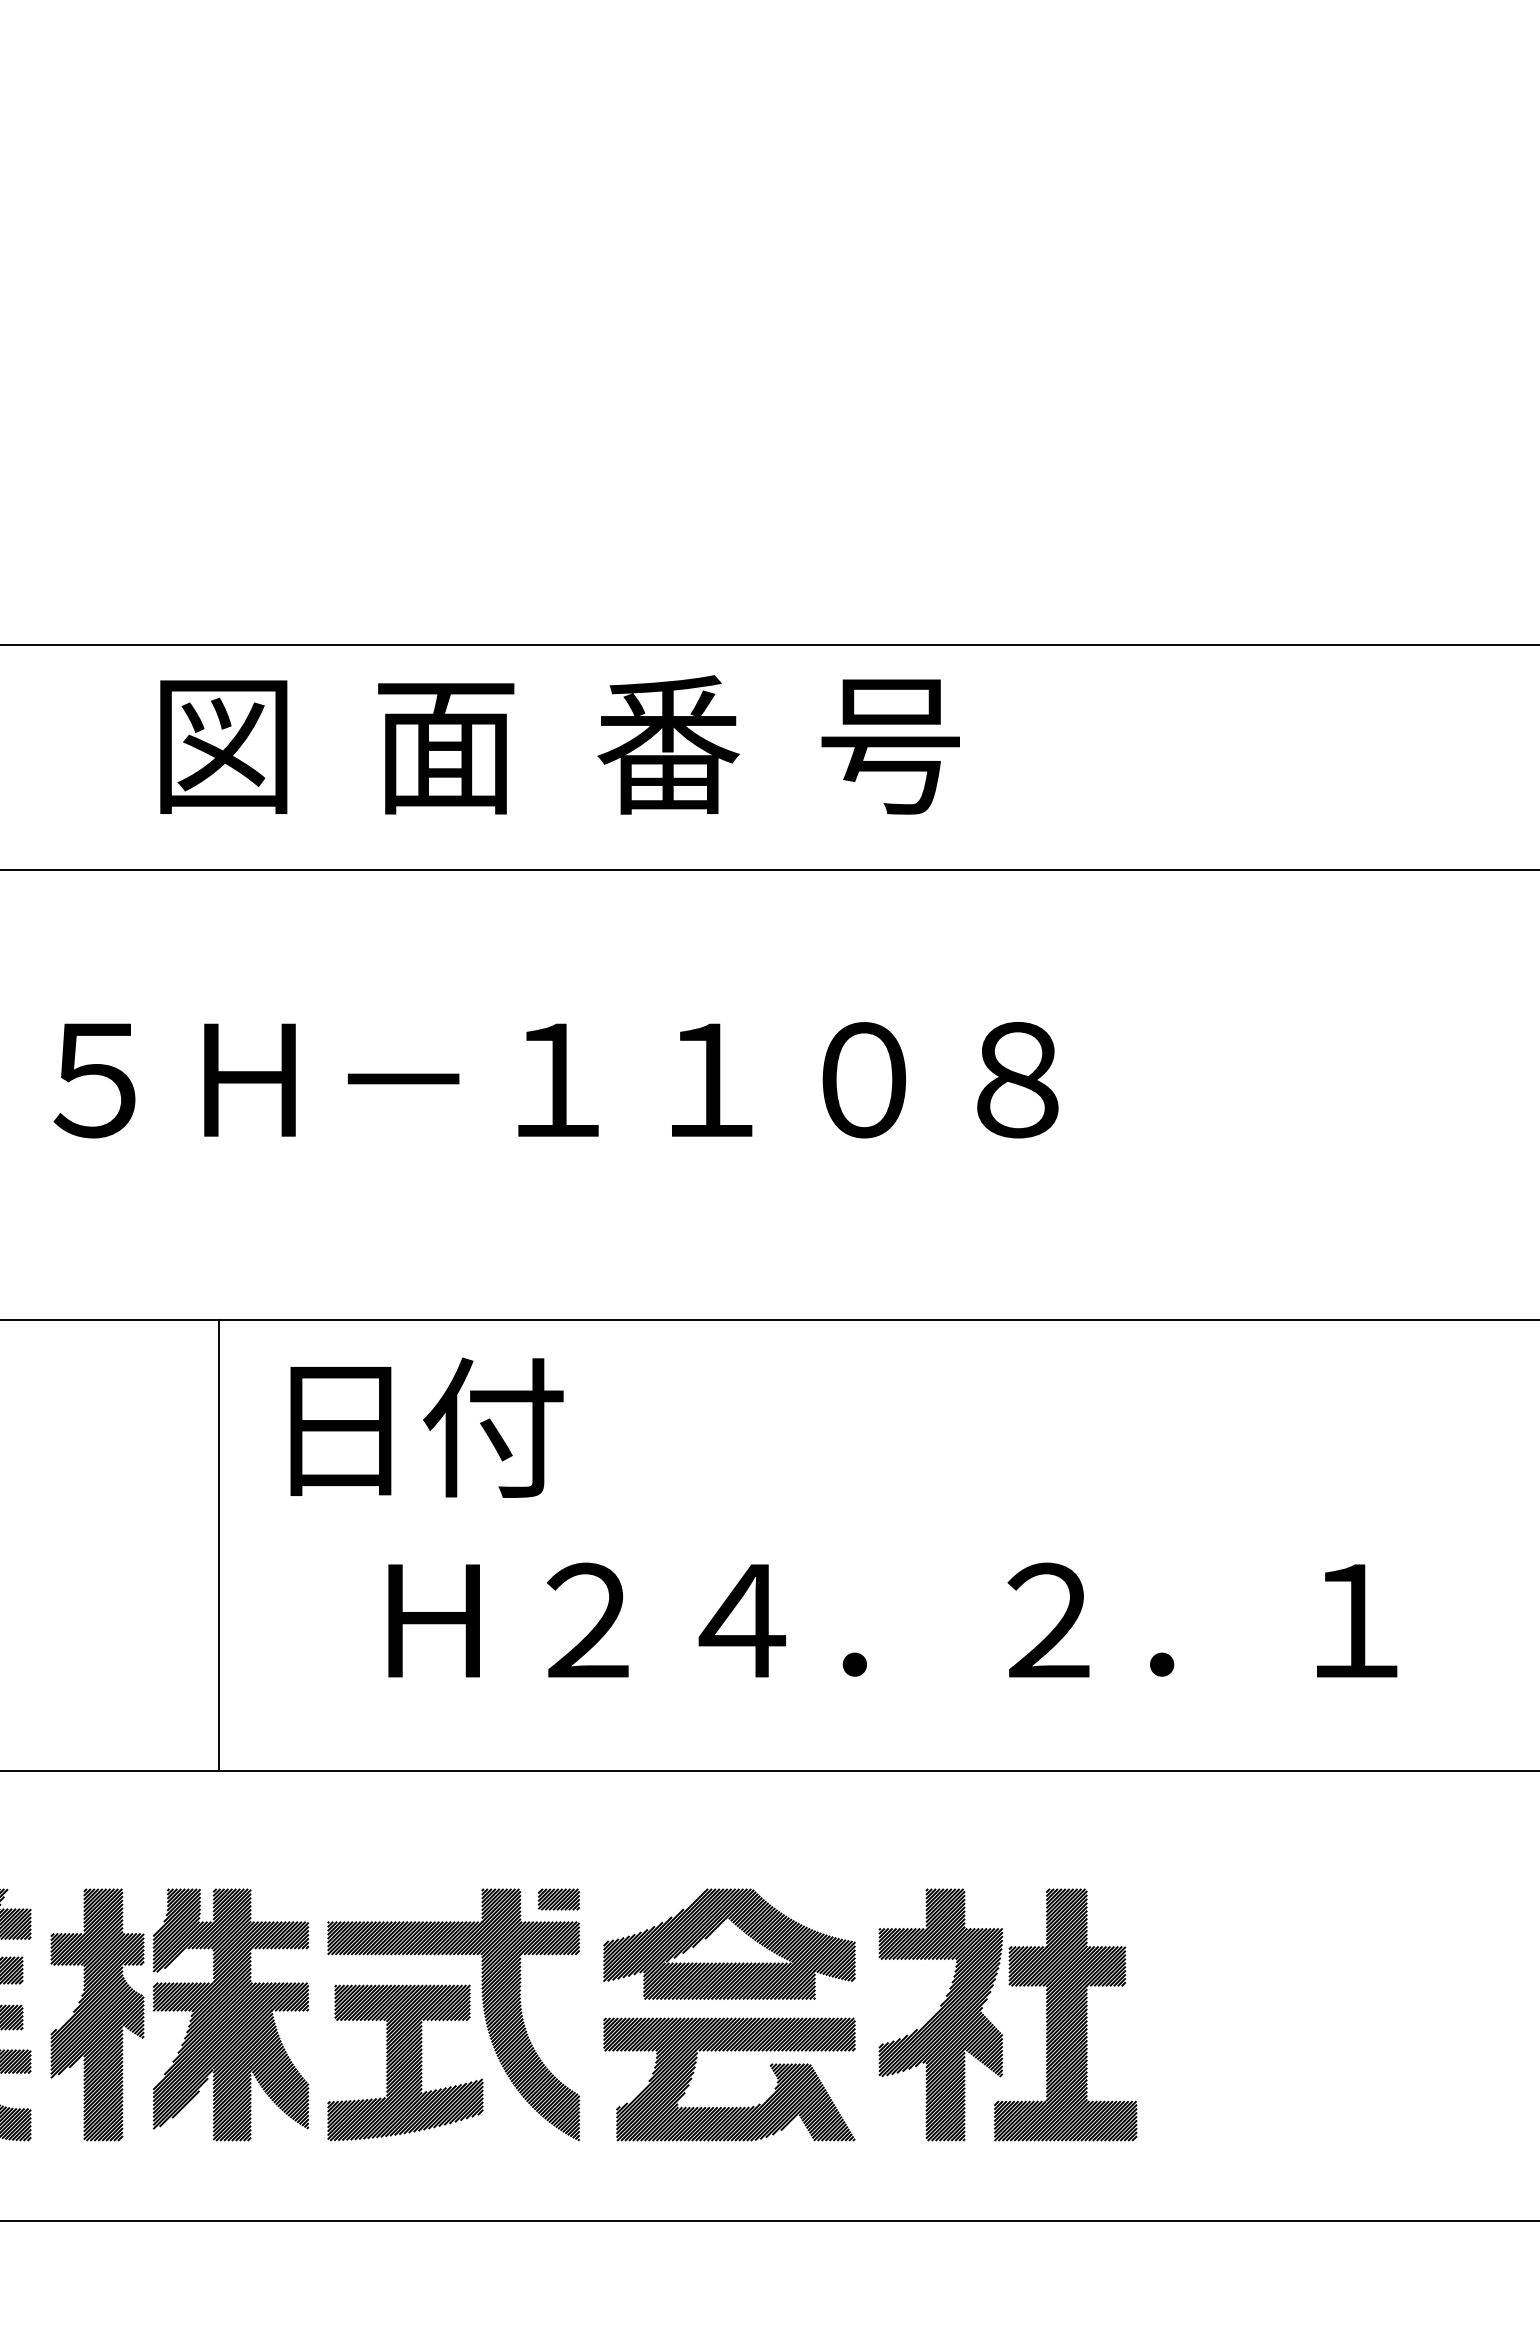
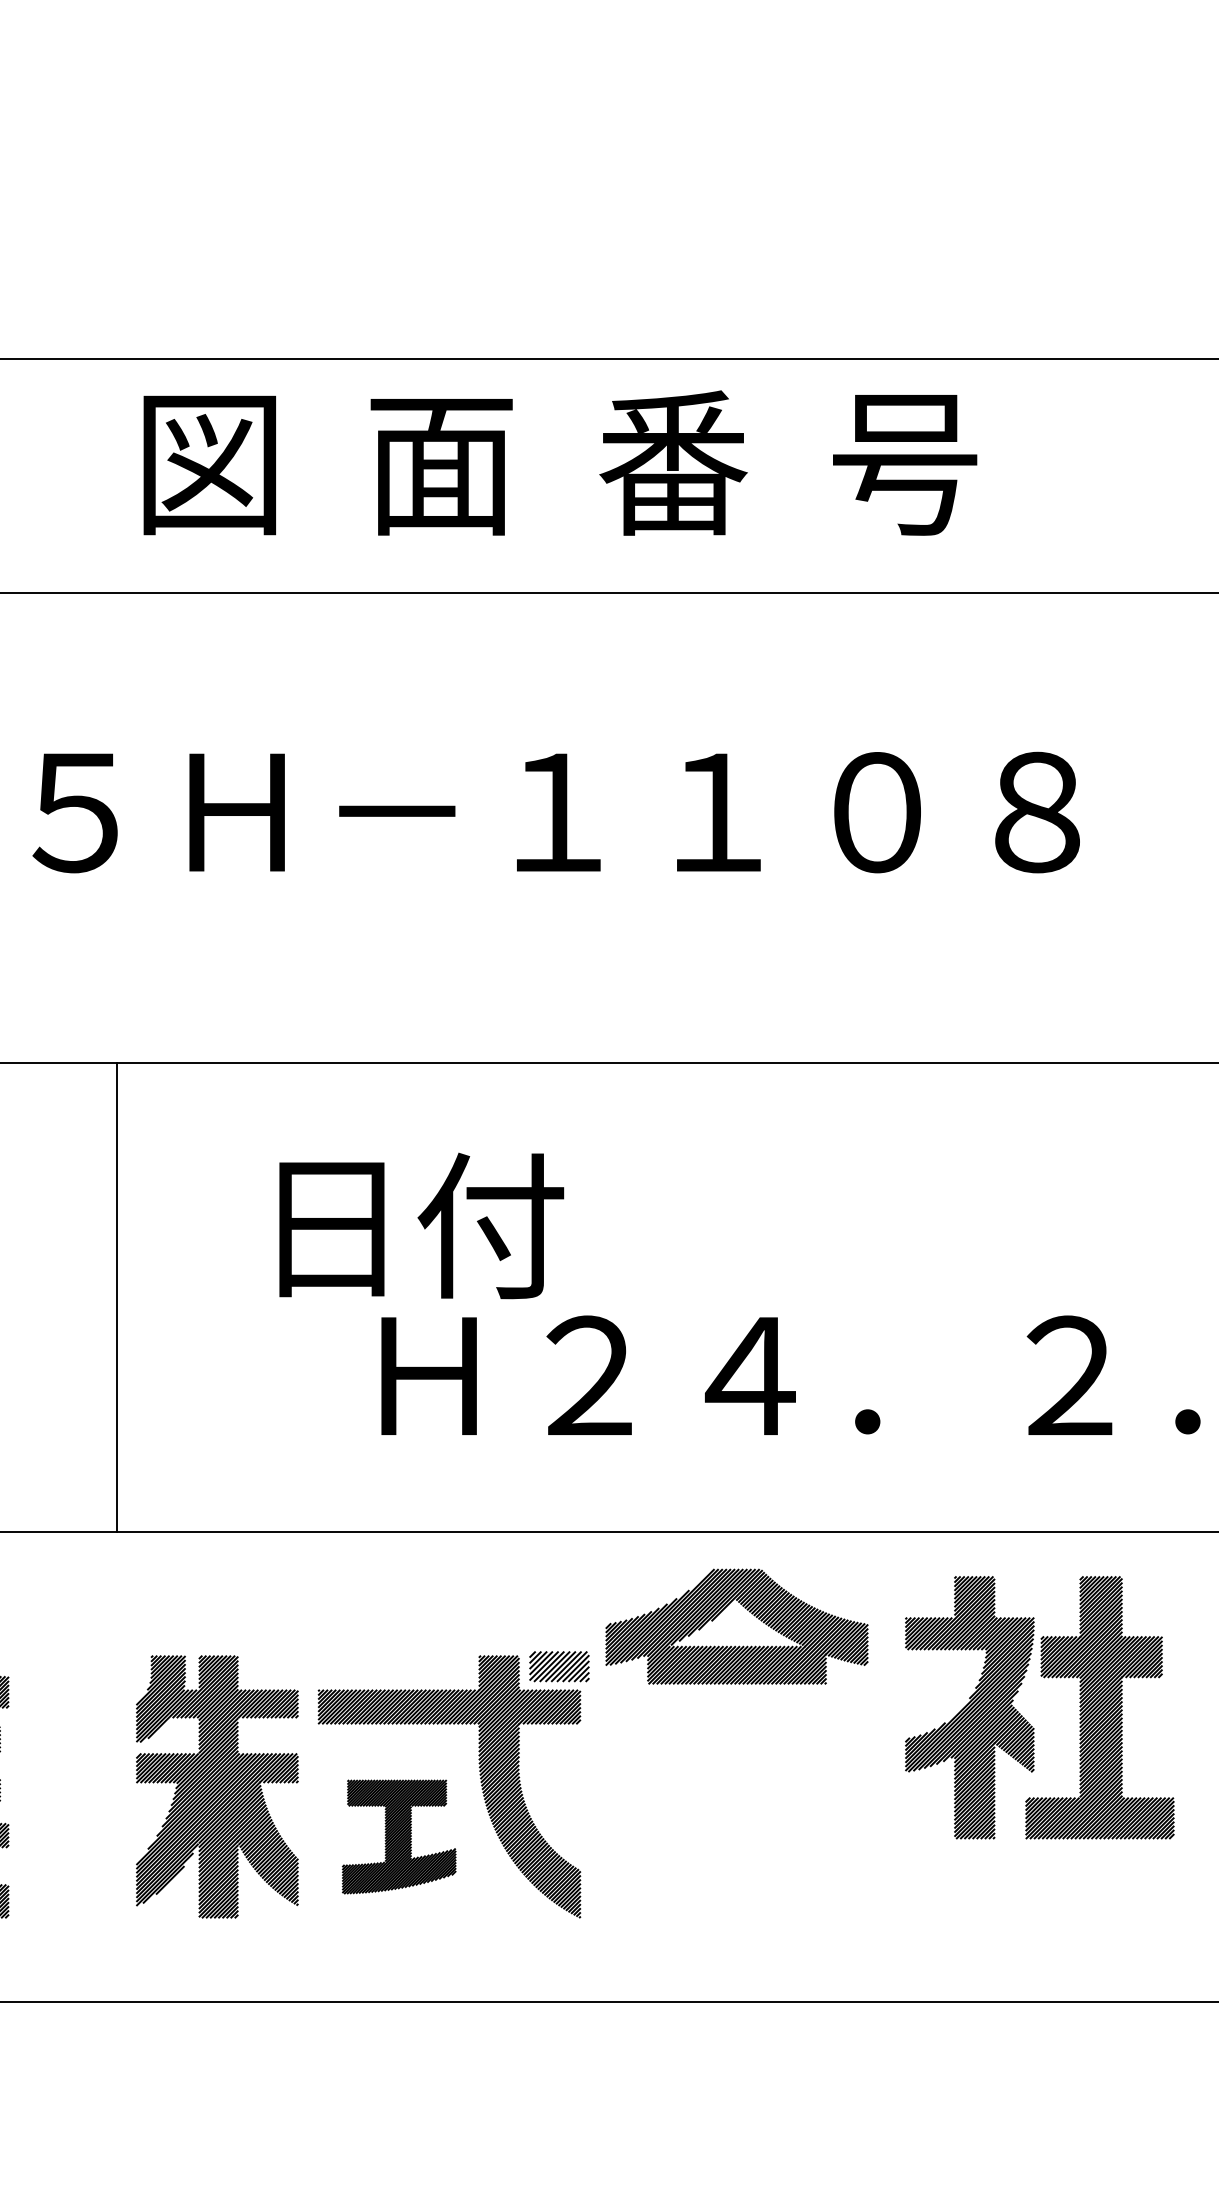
text: (426, 1427) -> (421, 1225), moved
line: (219, 1545) -> (116, 1297), moved
part: (558, 1899) -> (558, 1666), size x1.4
part: (729, 1943) -> (736, 1625), moved
part: (97, 2014) -> (78, 1786), removed
part: (995, 2026) -> (1026, 1719), moved
part: (405, 2062) -> (399, 1836), size x0.7
part: (728, 2106) -> (735, 1882), removed

